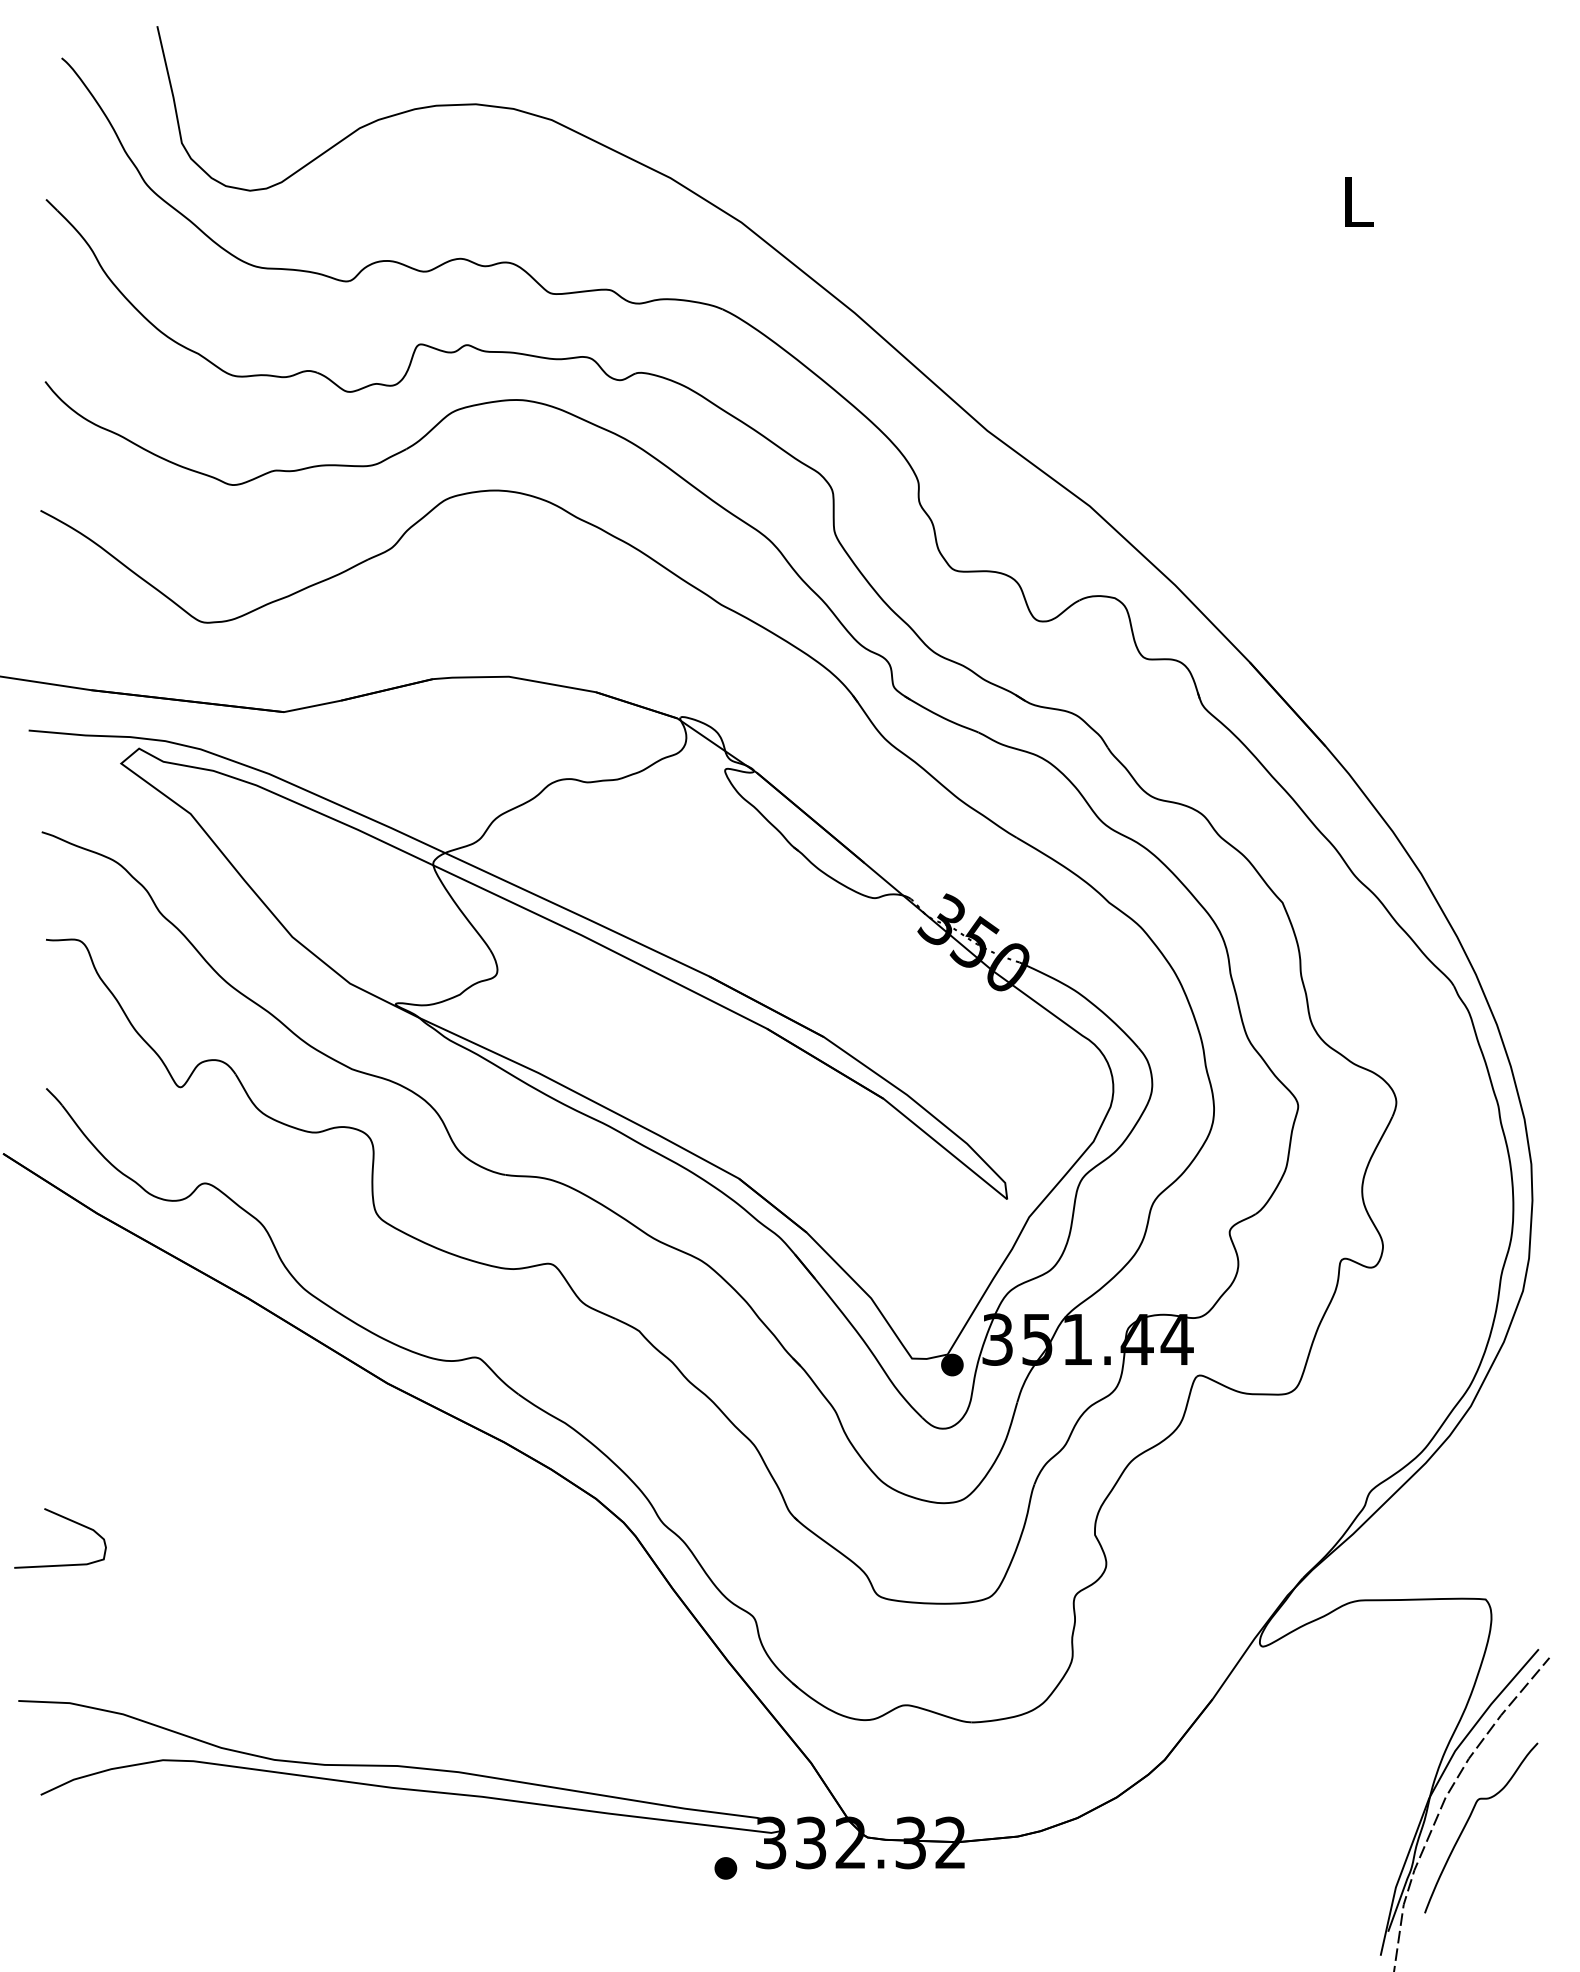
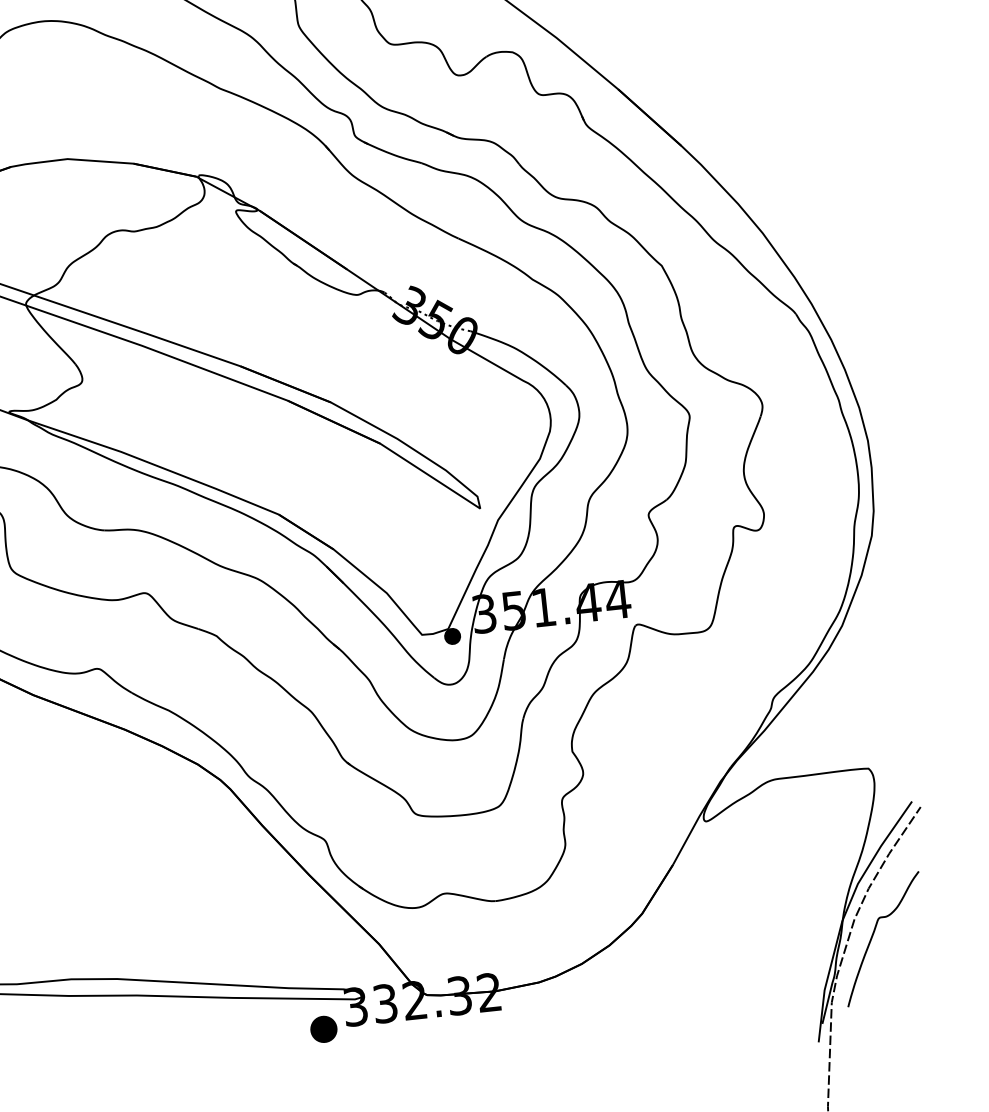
part: (725, 1868) -> (323, 1029), size x1.6

